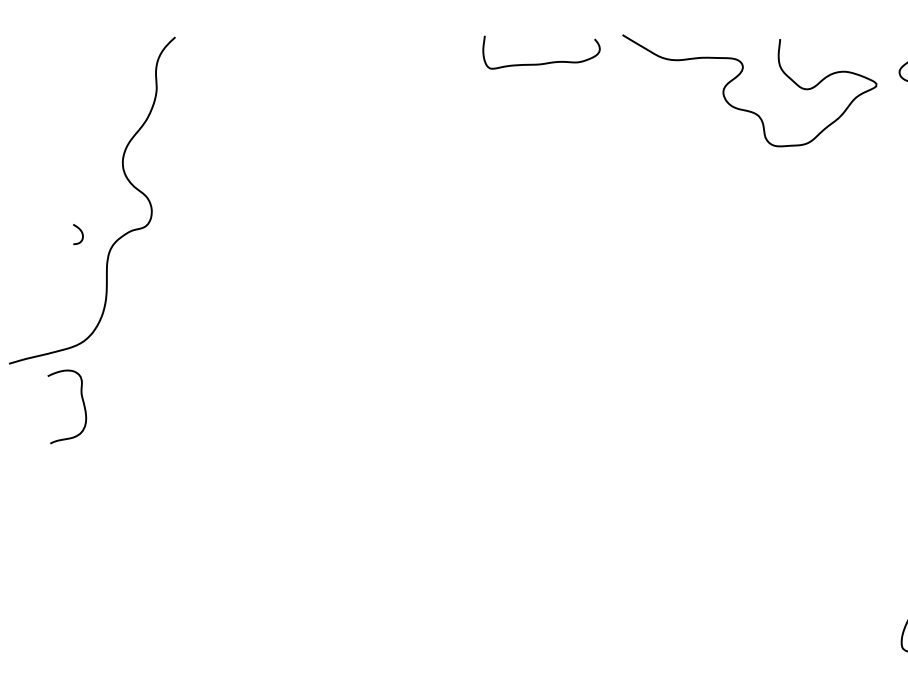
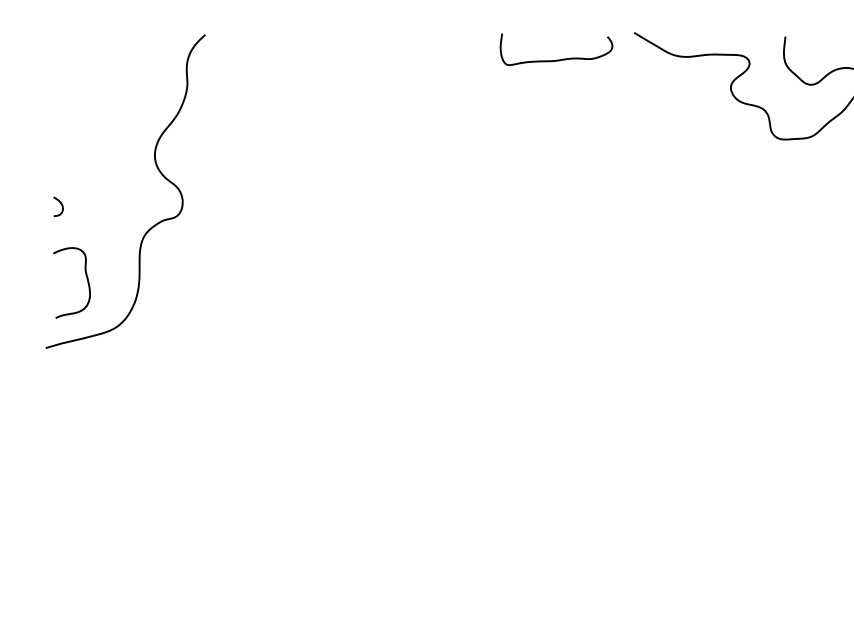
curve: (81, 234) -> (61, 206), moved
curve: (82, 402) -> (86, 278), moved

